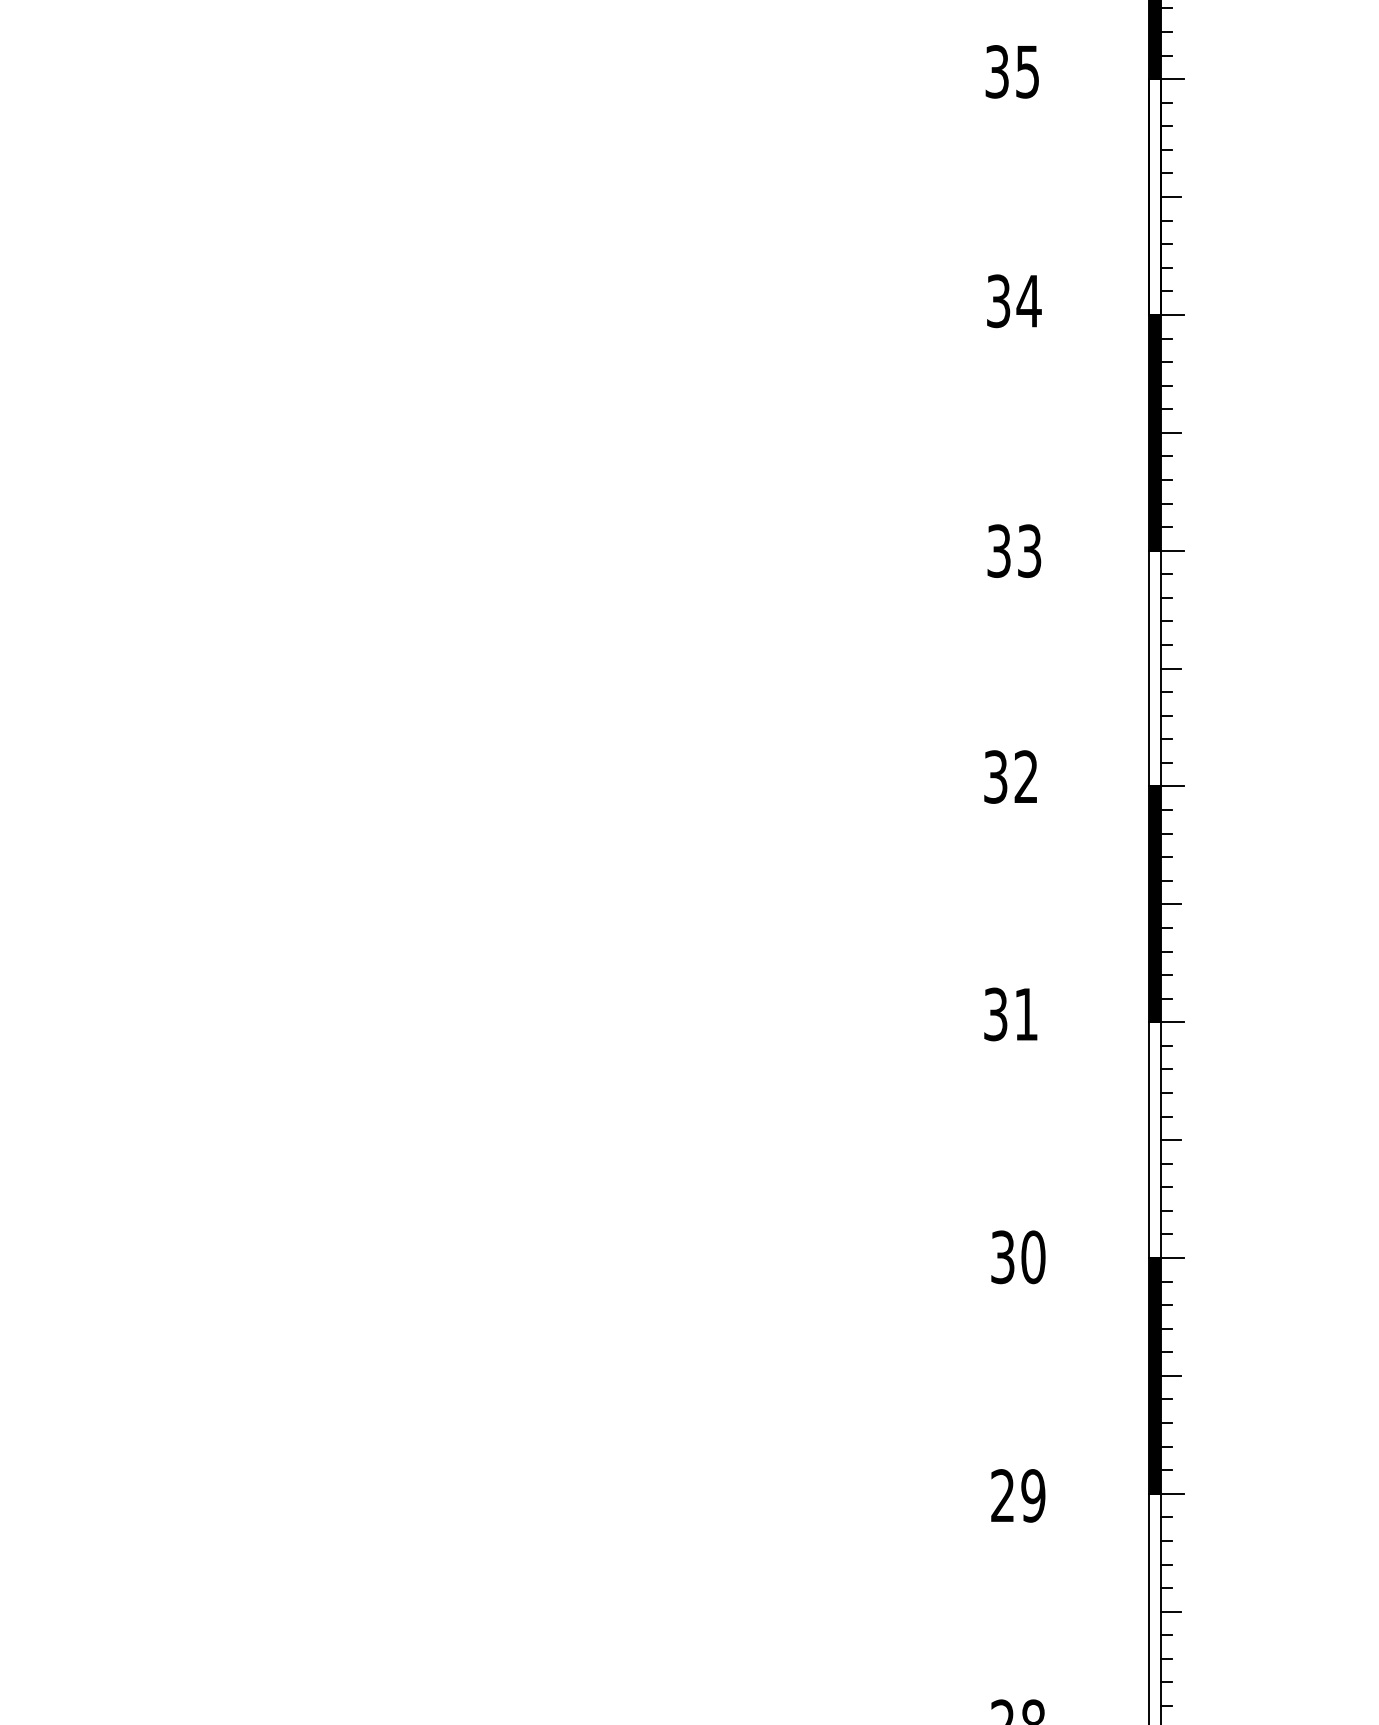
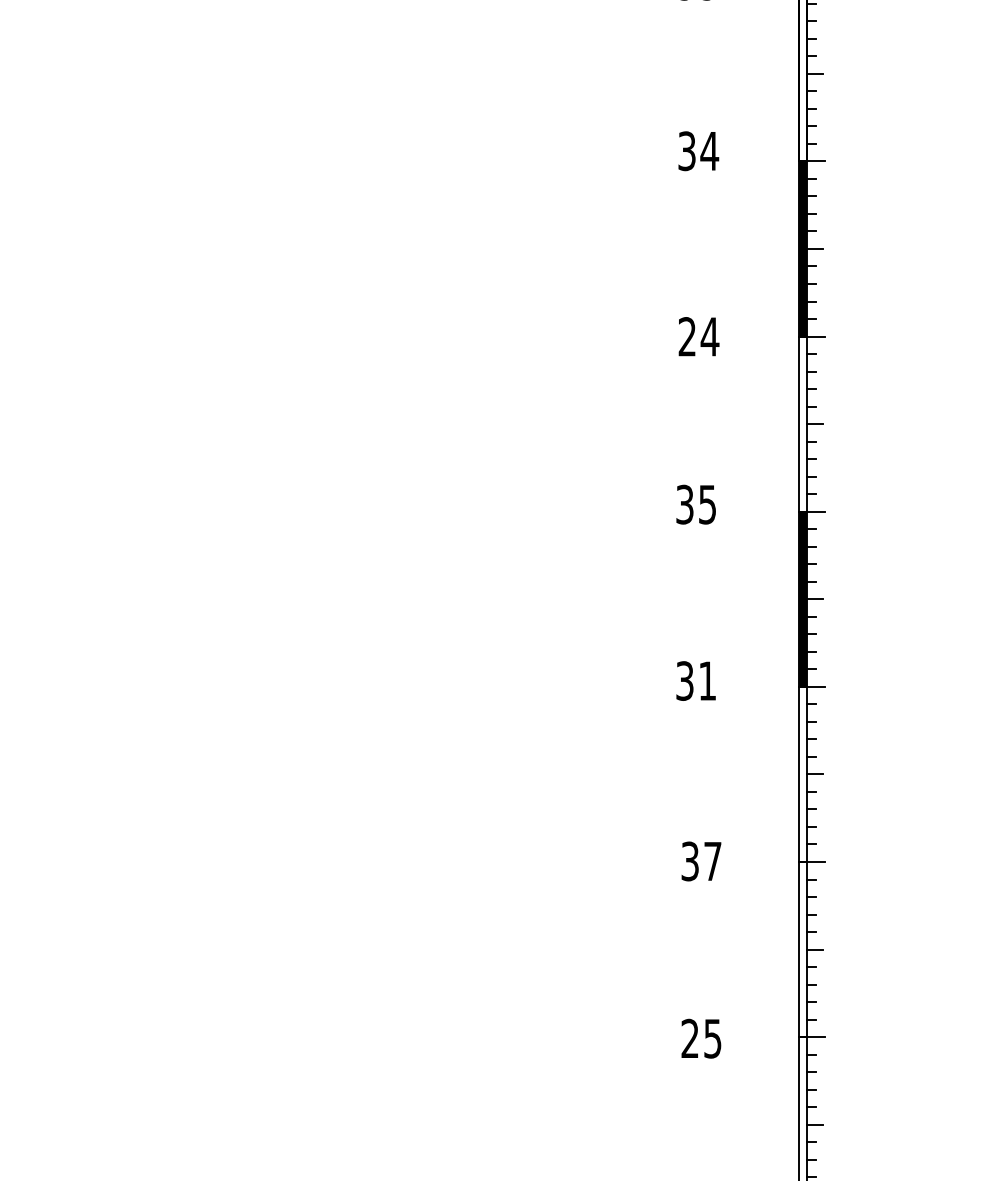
text: (1014, 550) -> (698, 336), 33 -> 24
text: (1025, 776) -> (707, 504), 32 -> 35
text: (1033, 1257) -> (712, 861), 30 -> 37
fill: (1154, 1375) -> (802, 949), removed
text: (1033, 1495) -> (712, 1038), 29 -> 25

